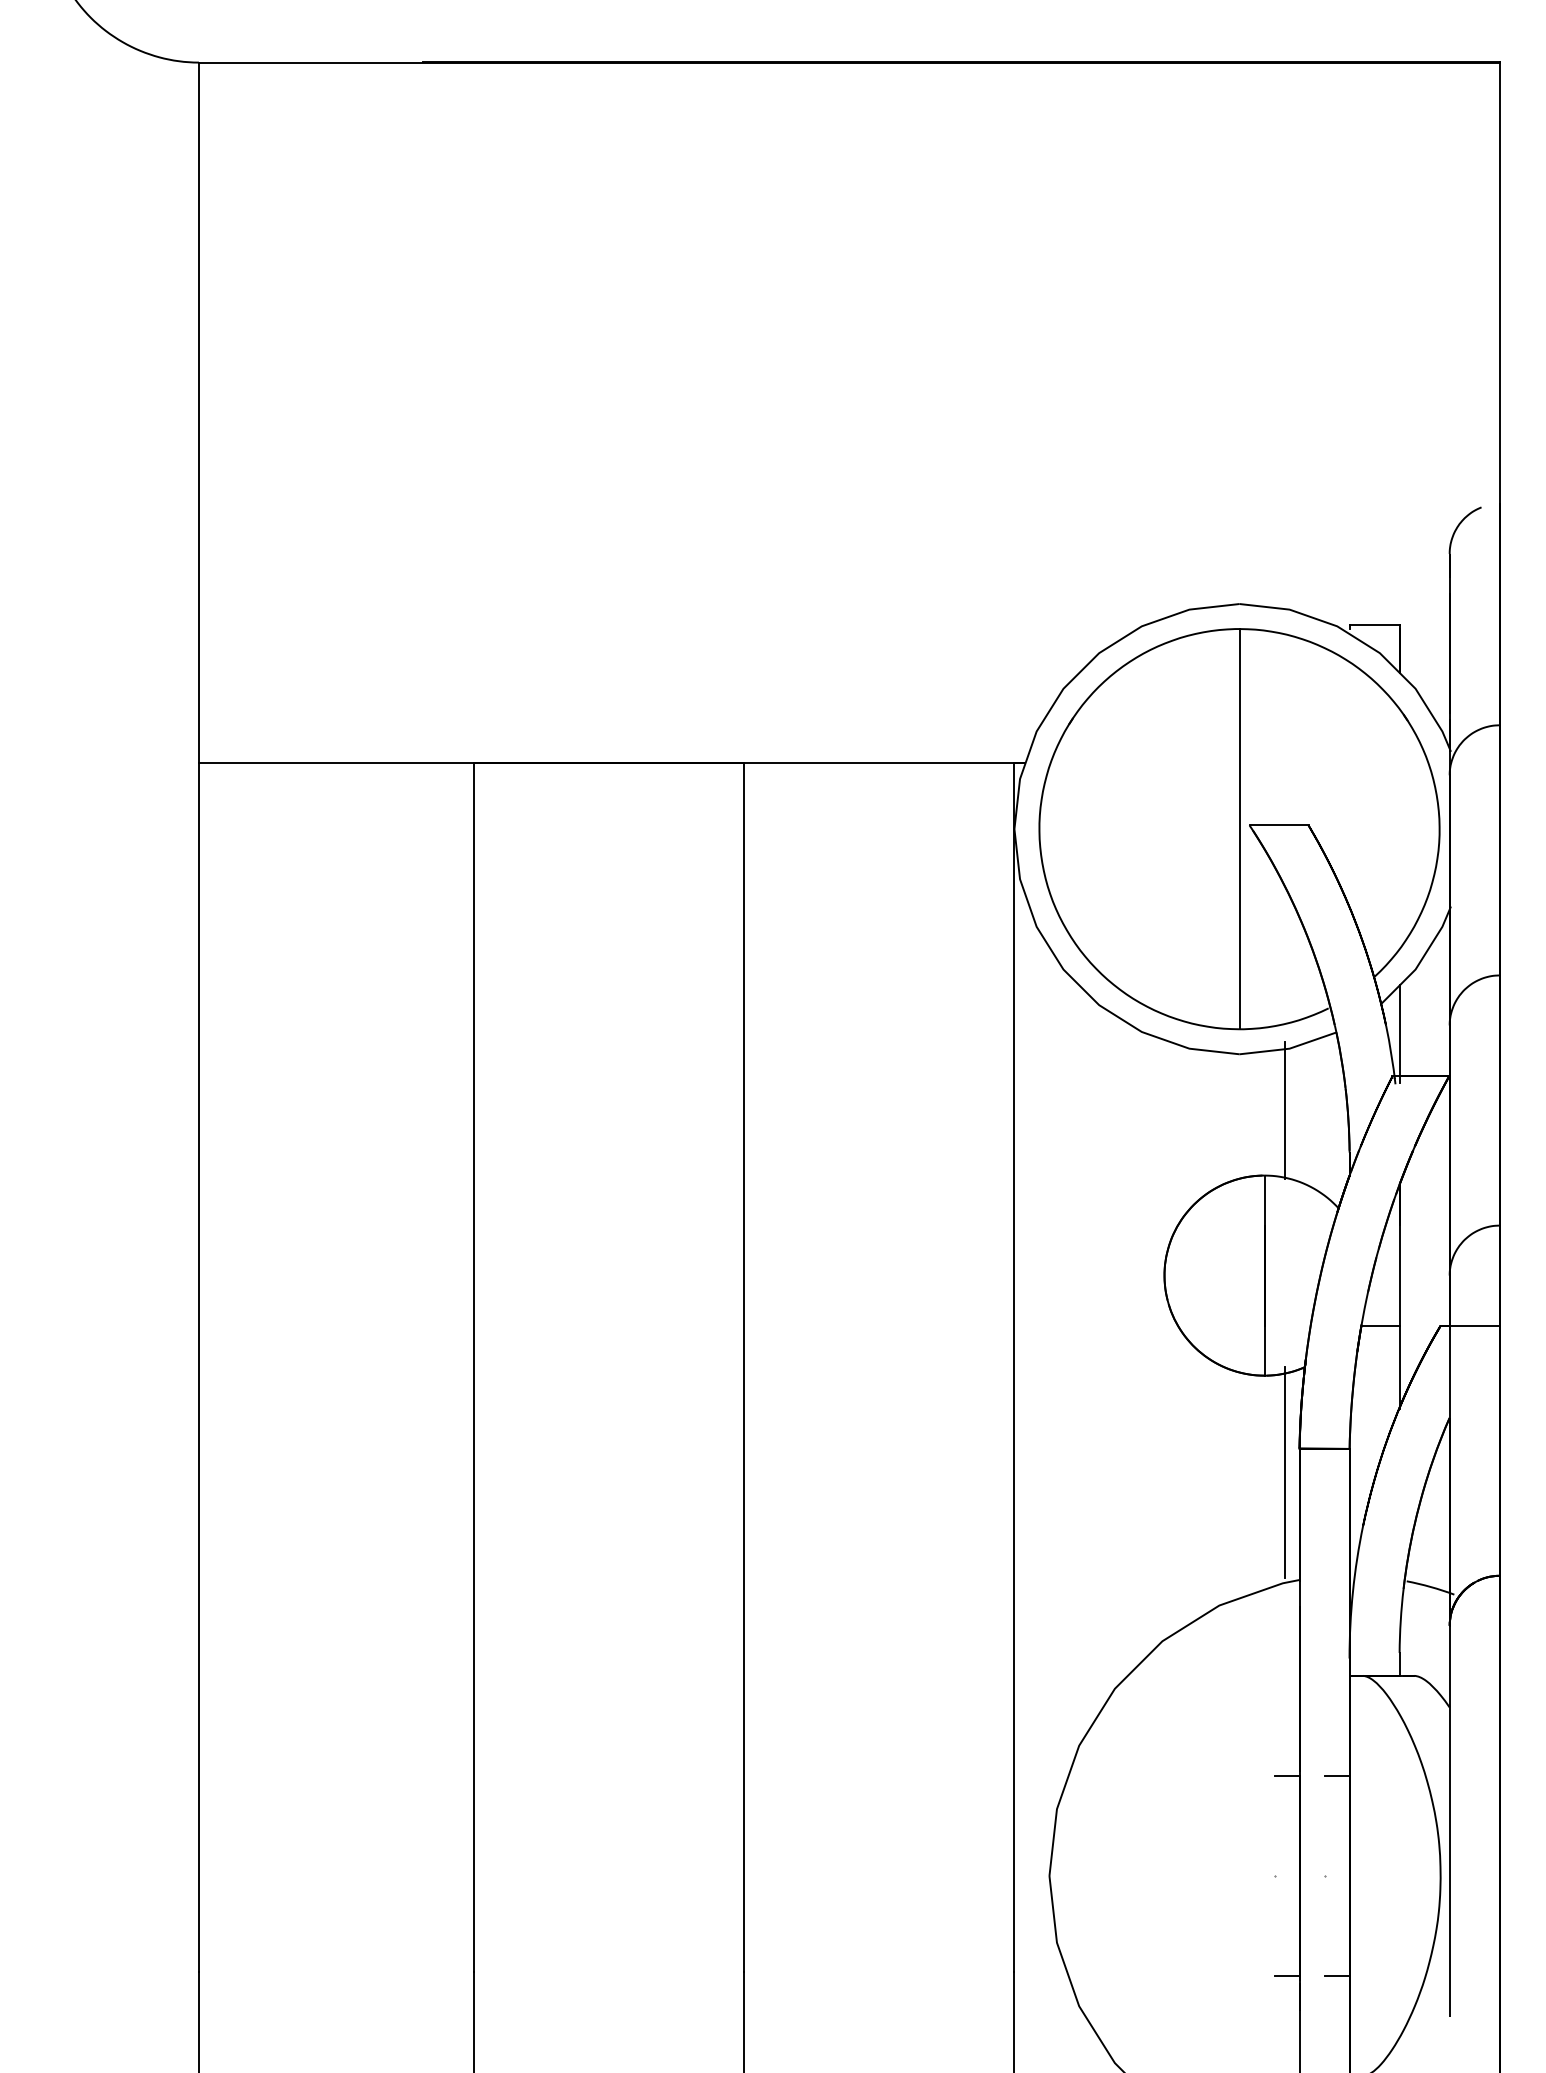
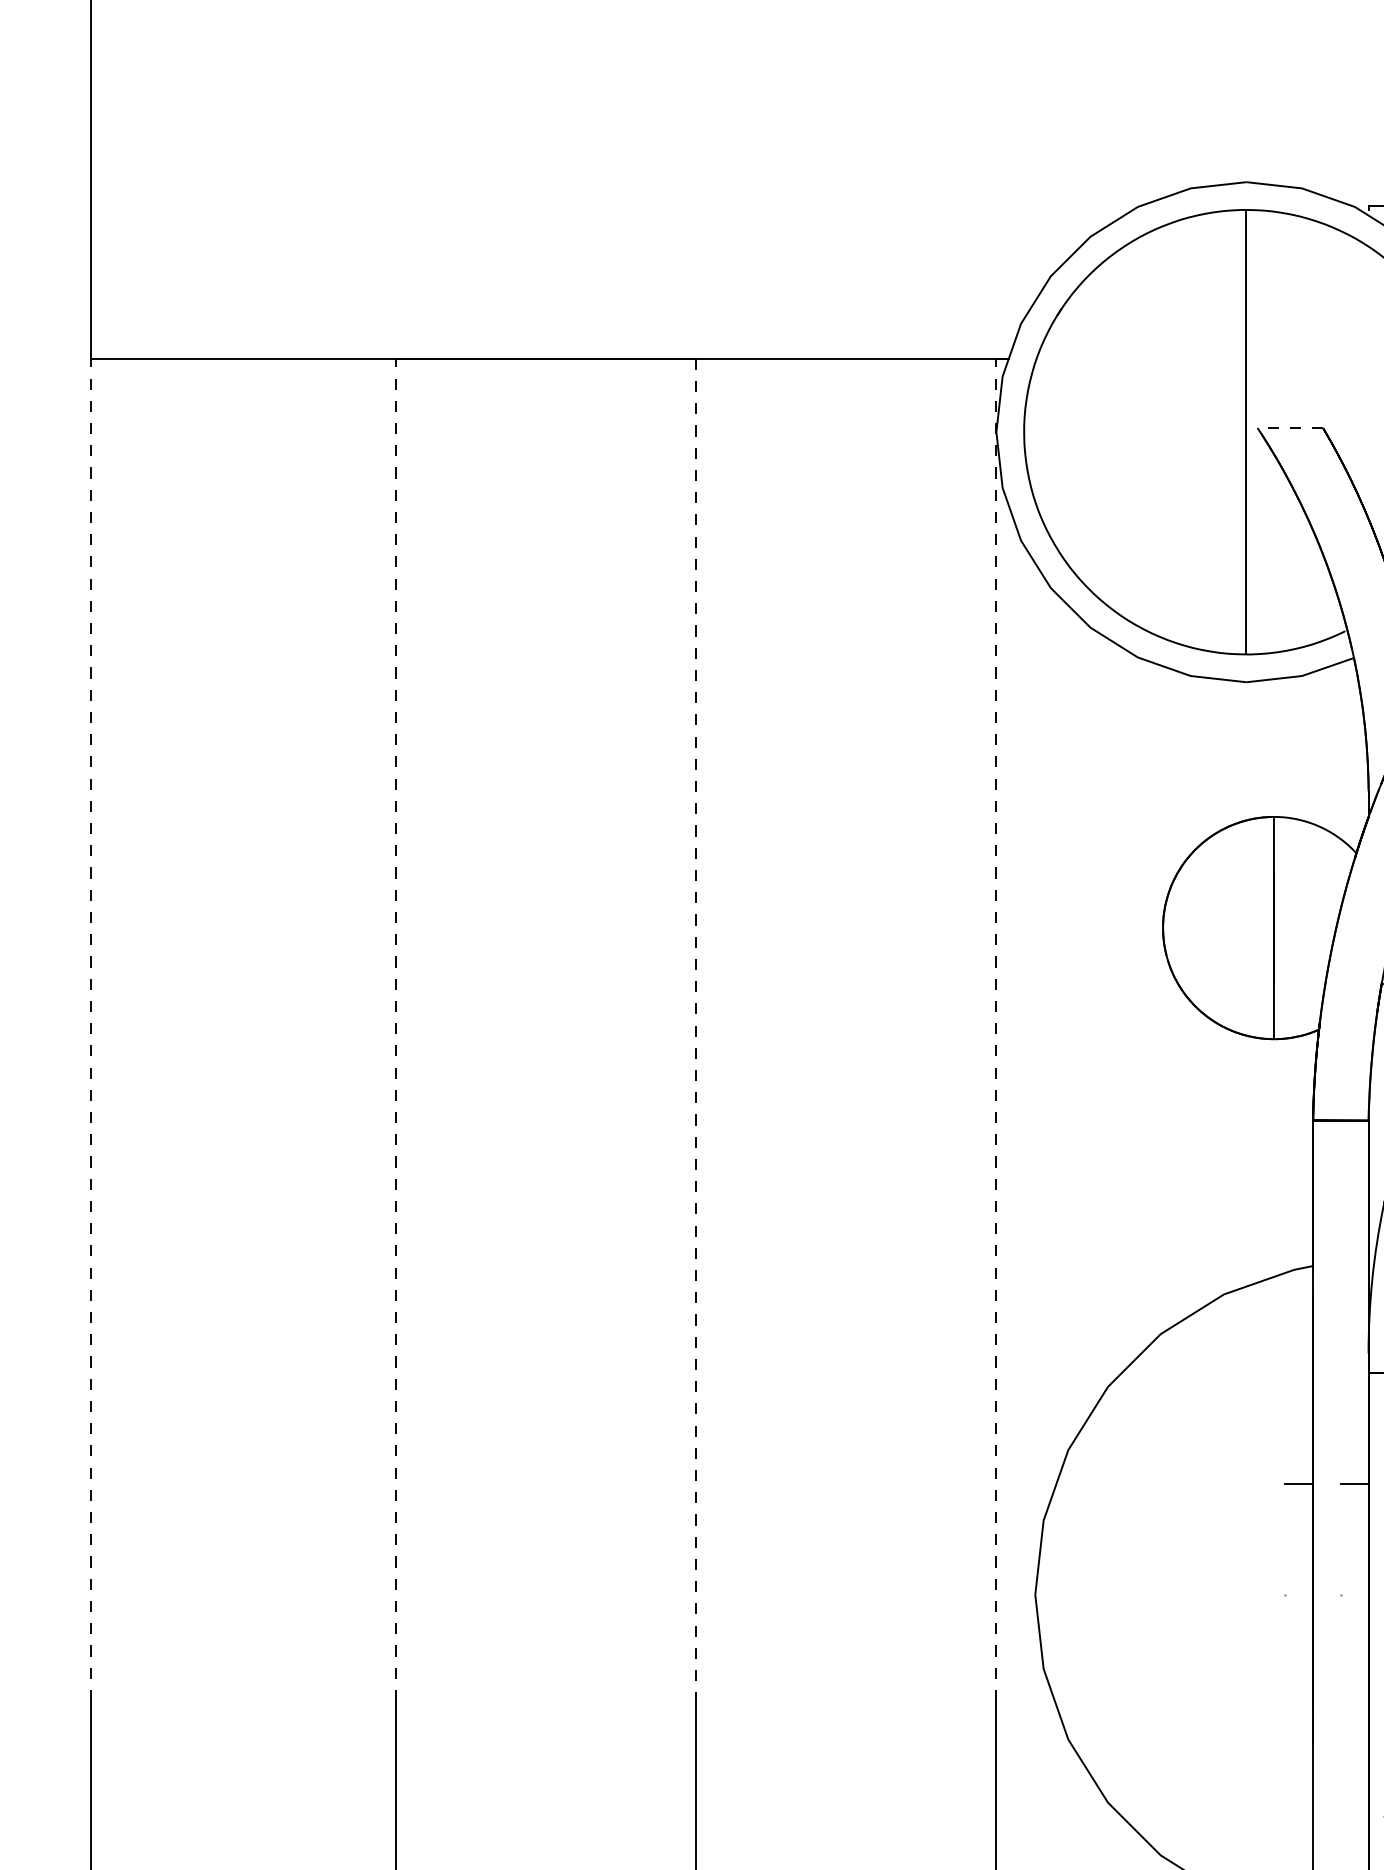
line: (1279, 825) -> (1290, 428), solid -> dashed
line: (1284, 1109) -> (1296, 743), removed
line: (198, 1366) -> (90, 1028), solid -> dashed
line: (474, 1366) -> (396, 1028), solid -> dashed
line: (1014, 1366) -> (996, 1028), solid -> dashed
line: (744, 1367) -> (696, 1030), solid -> dashed
line: (1284, 1472) -> (1296, 1146), removed
line: (1286, 1976) -> (1298, 1706), removed
line: (1336, 1976) -> (1354, 1706), removed

